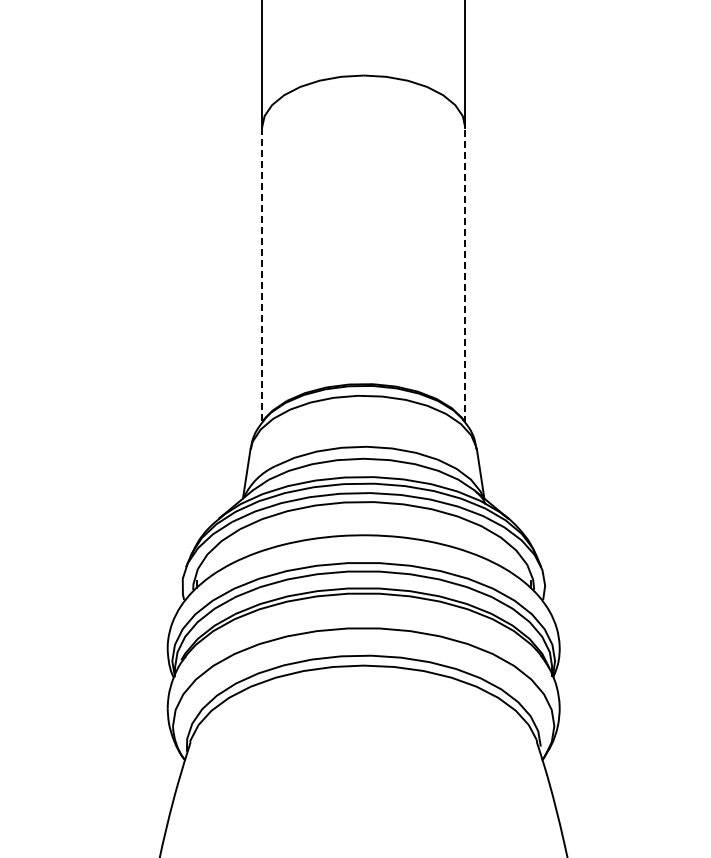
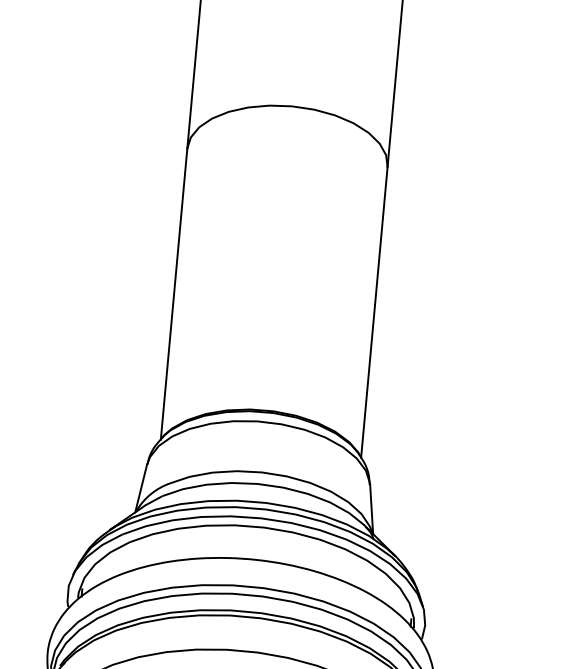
line: (262, 275) -> (174, 294), dashed -> solid
line: (465, 275) -> (374, 312), dashed -> solid

